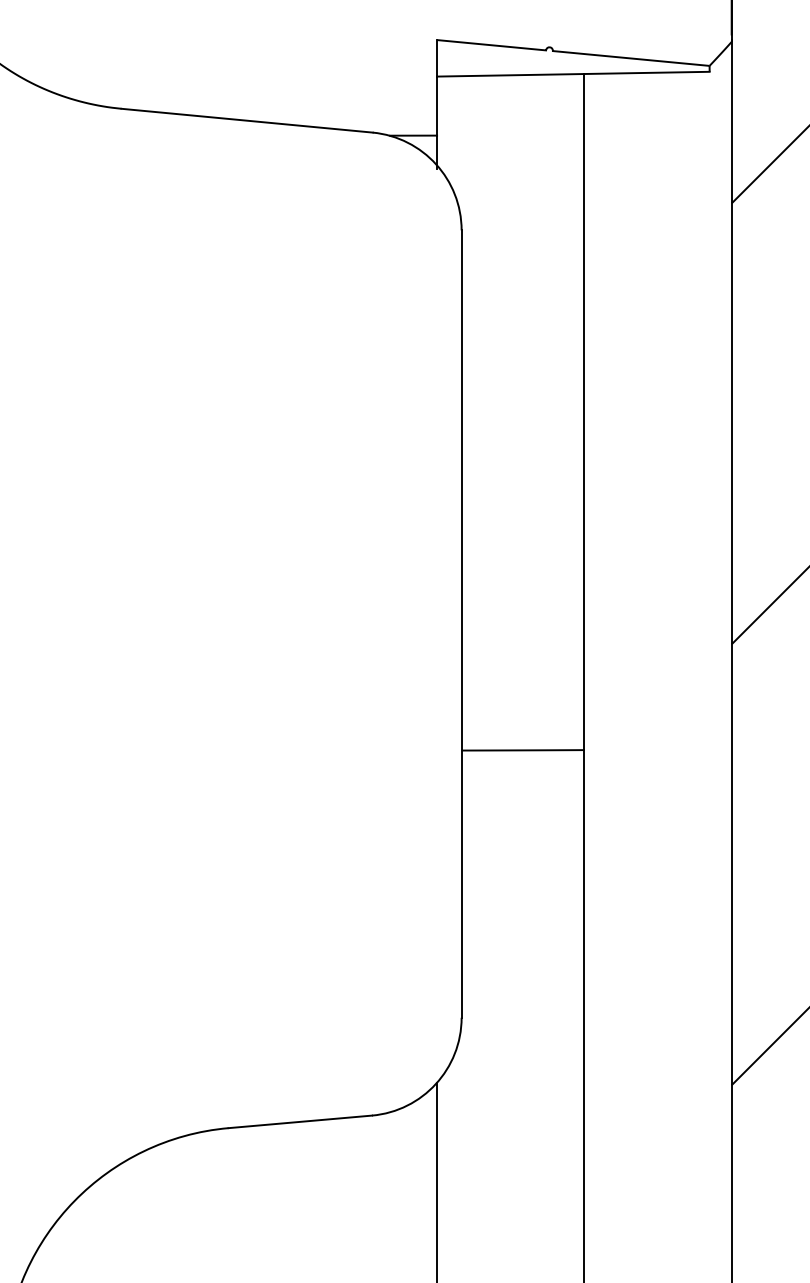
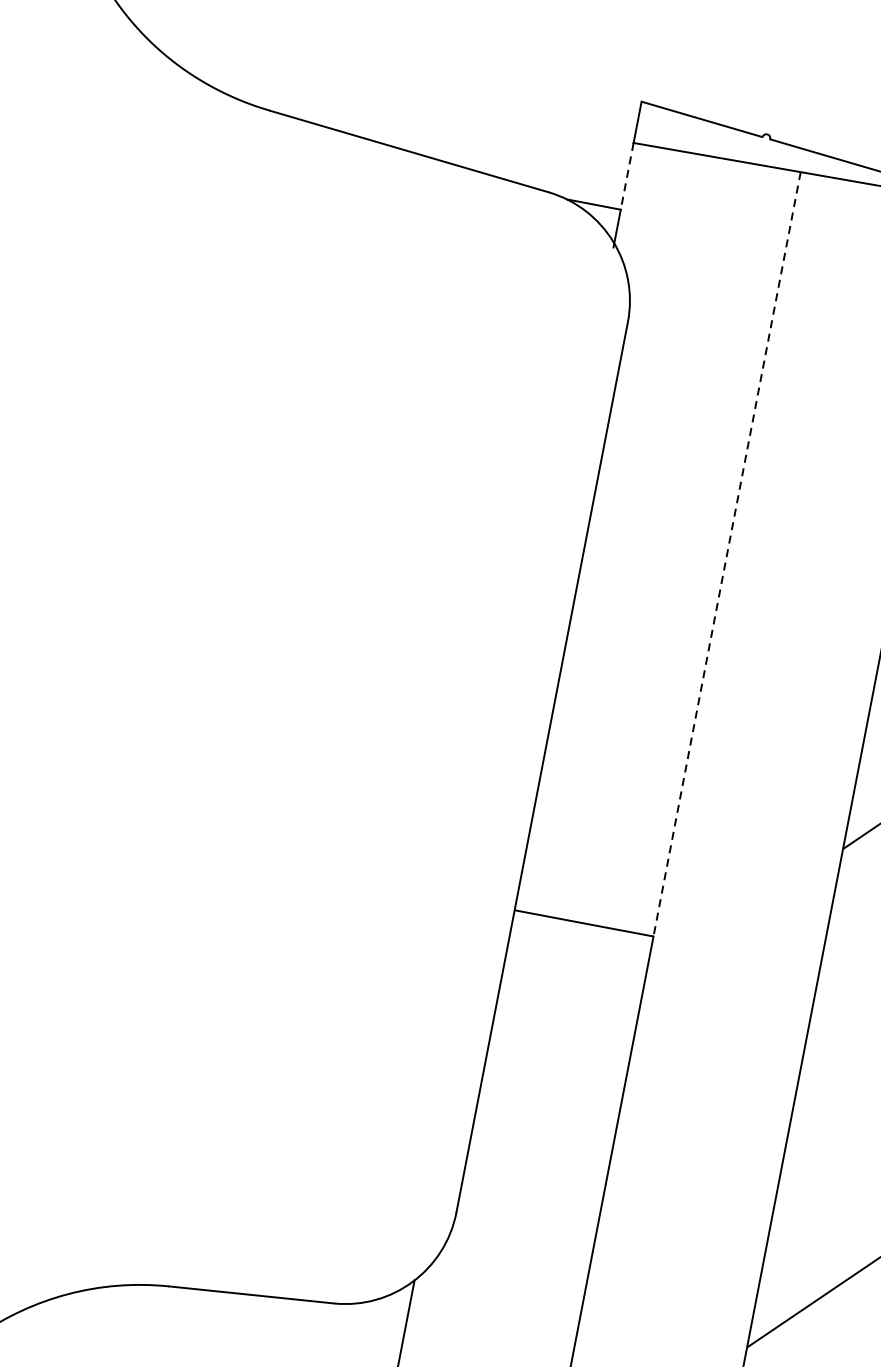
line: (437, 106) -> (627, 176), solid -> dashed
line: (584, 412) -> (727, 554), solid -> dashed

